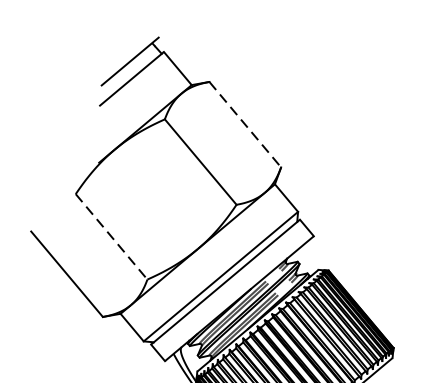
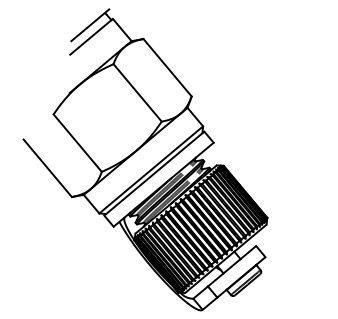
line: (245, 125) -> (167, 68), dashed -> solid
line: (112, 237) -> (78, 143), dashed -> solid

